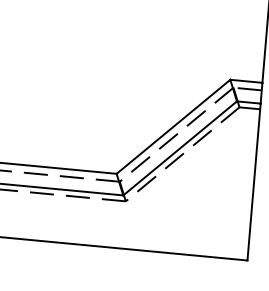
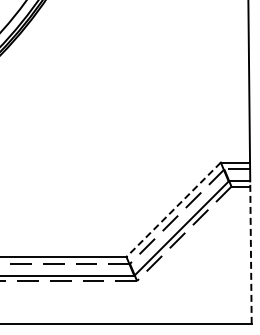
line: (173, 126) -> (173, 209), solid -> dashed
line: (253, 181) -> (250, 252), solid -> dashed

